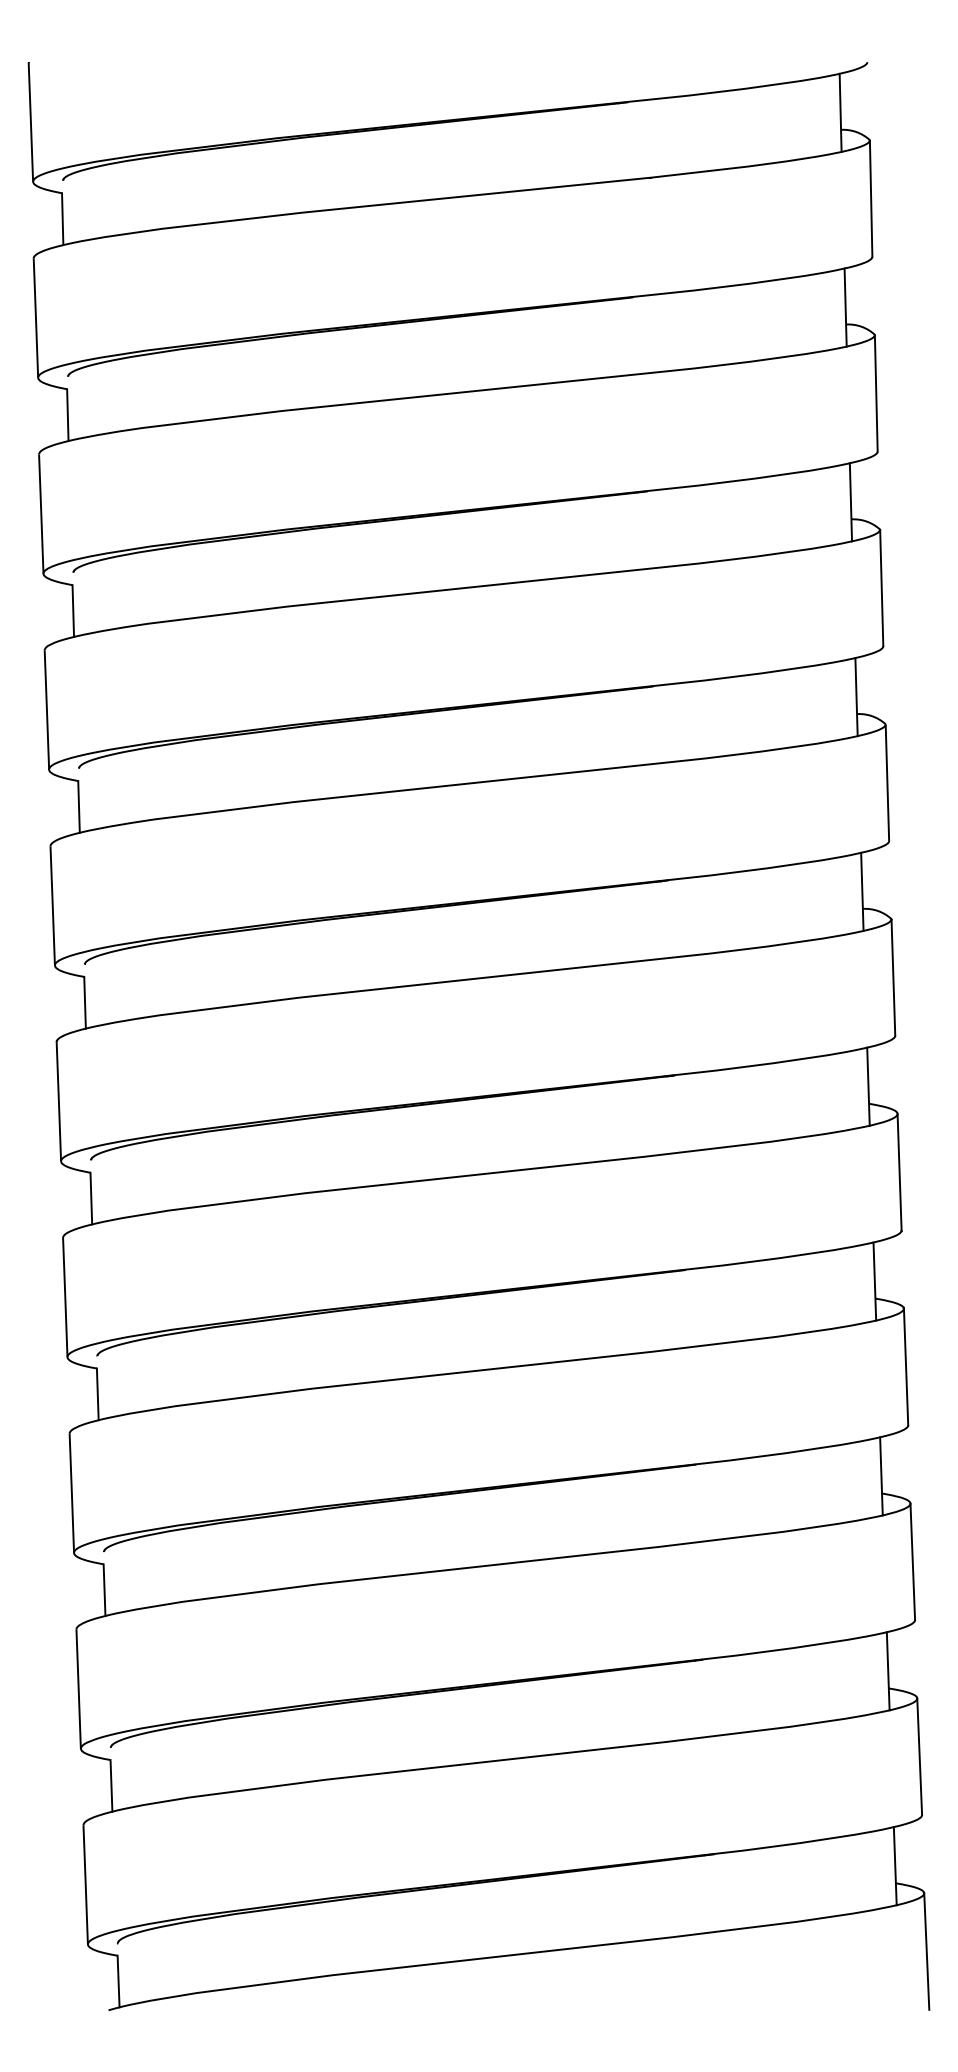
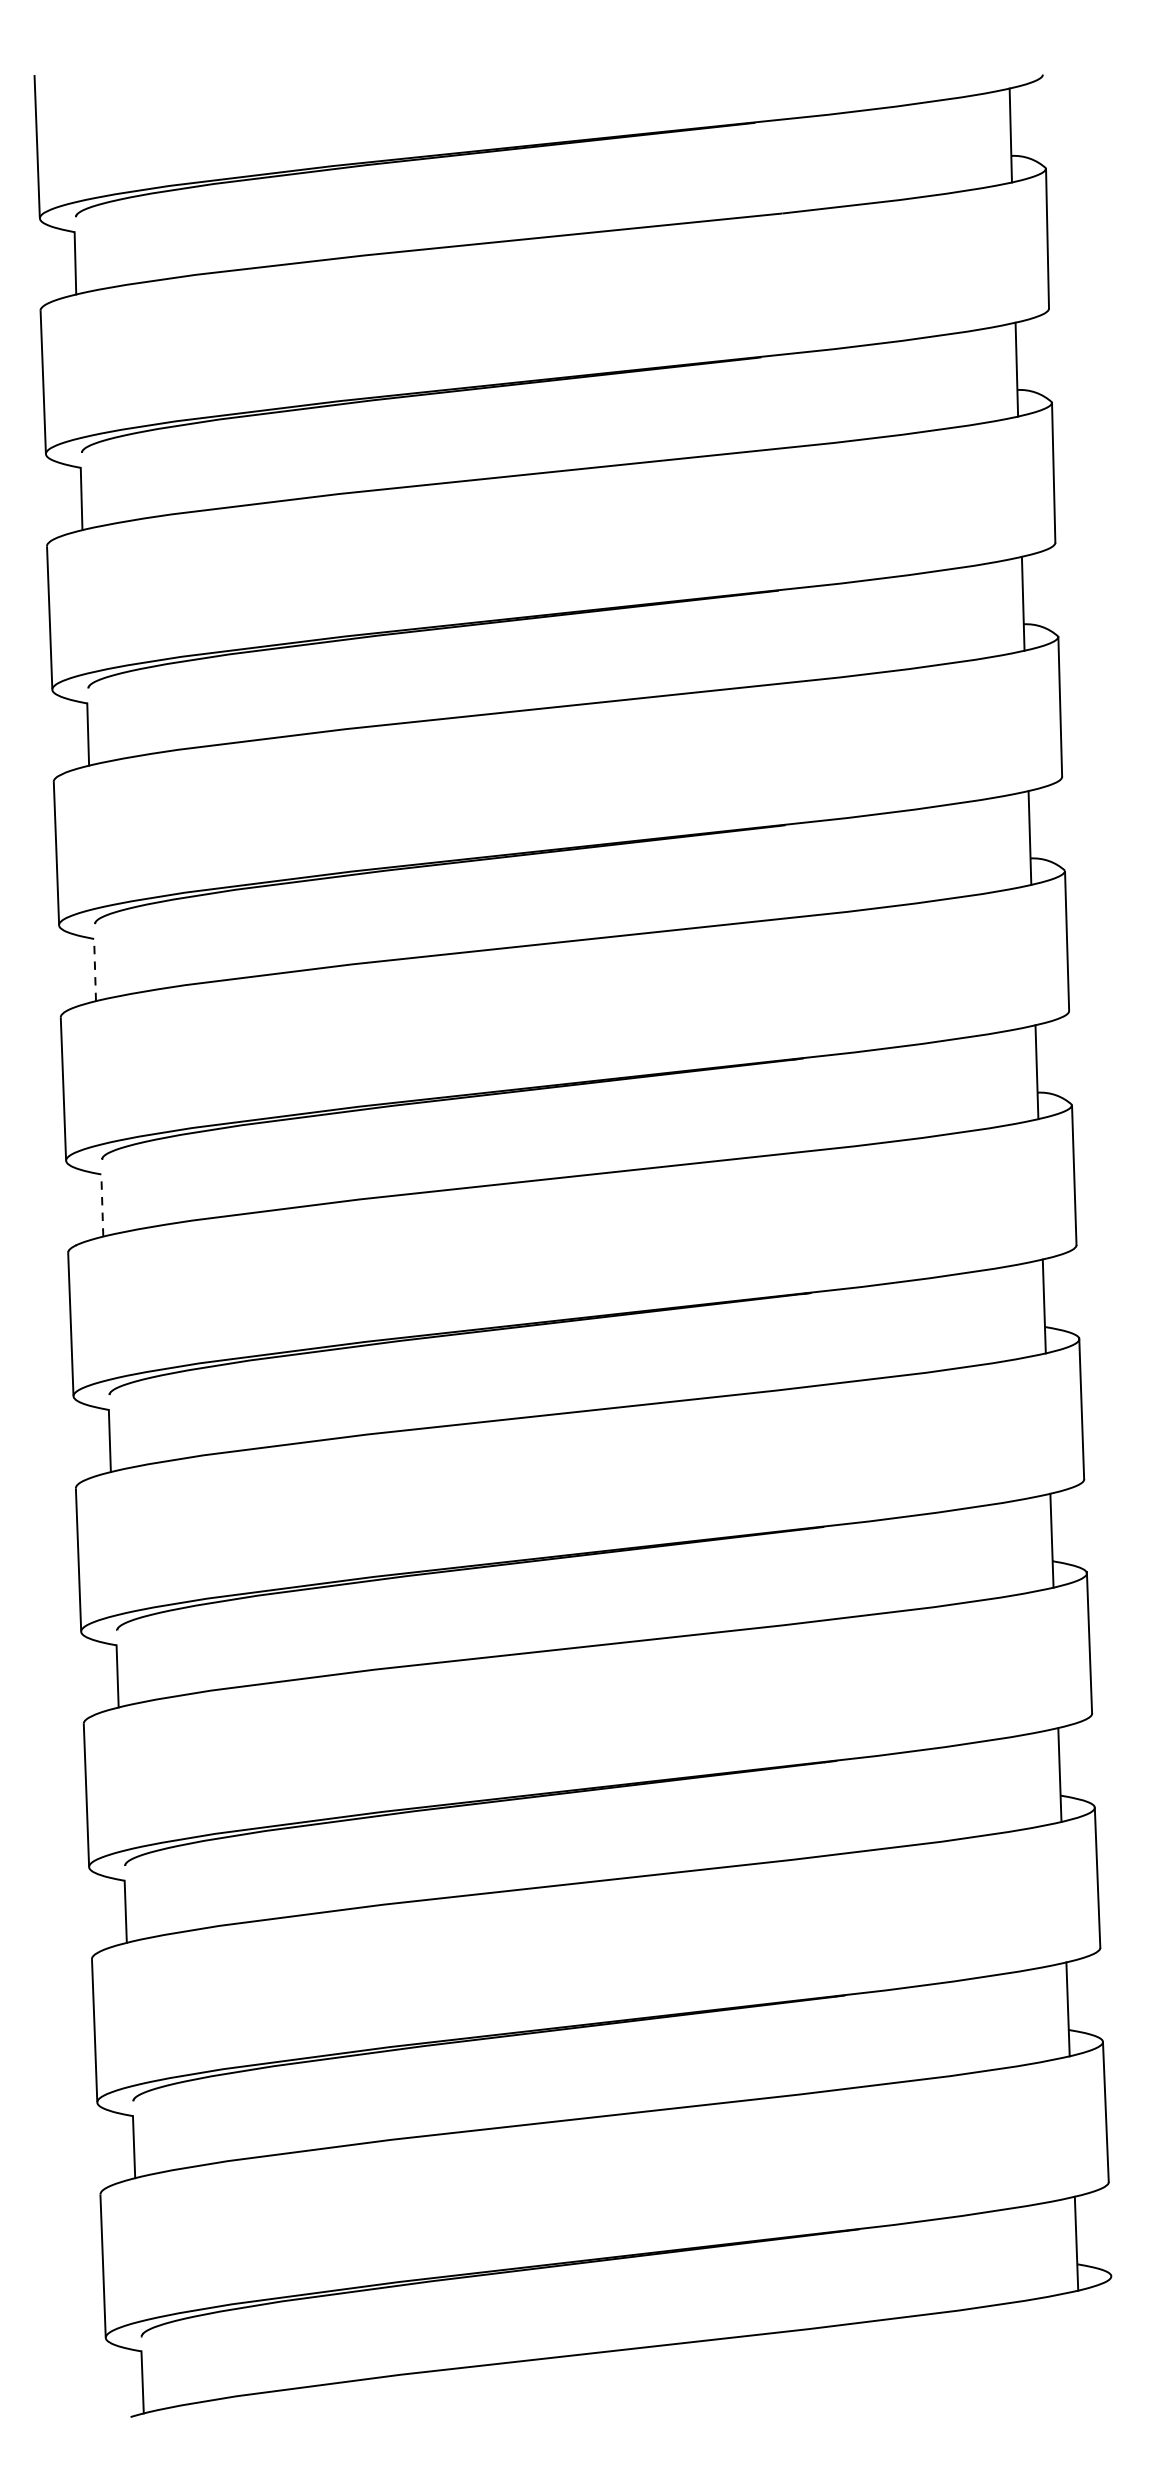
line: (79, 806) -> (95, 969), solid -> dashed
line: (85, 1002) -> (102, 1205), solid -> dashed
line: (926, 1951) -> (1114, 2346), removed

